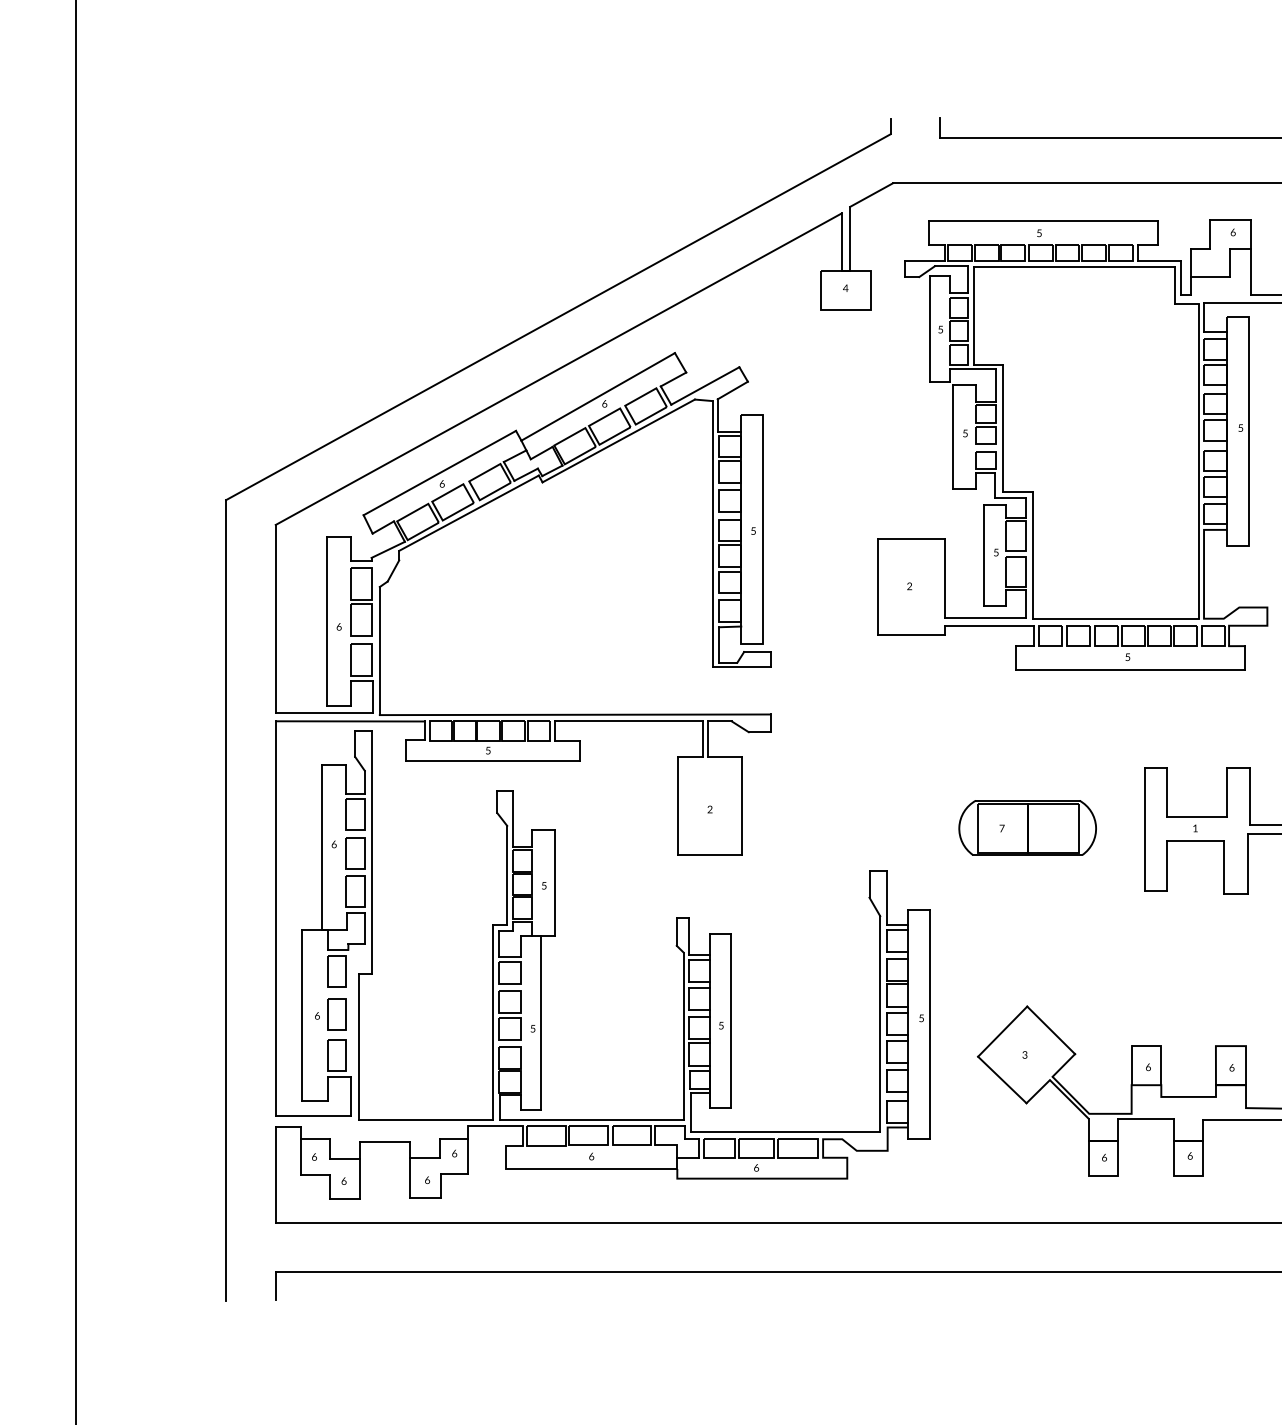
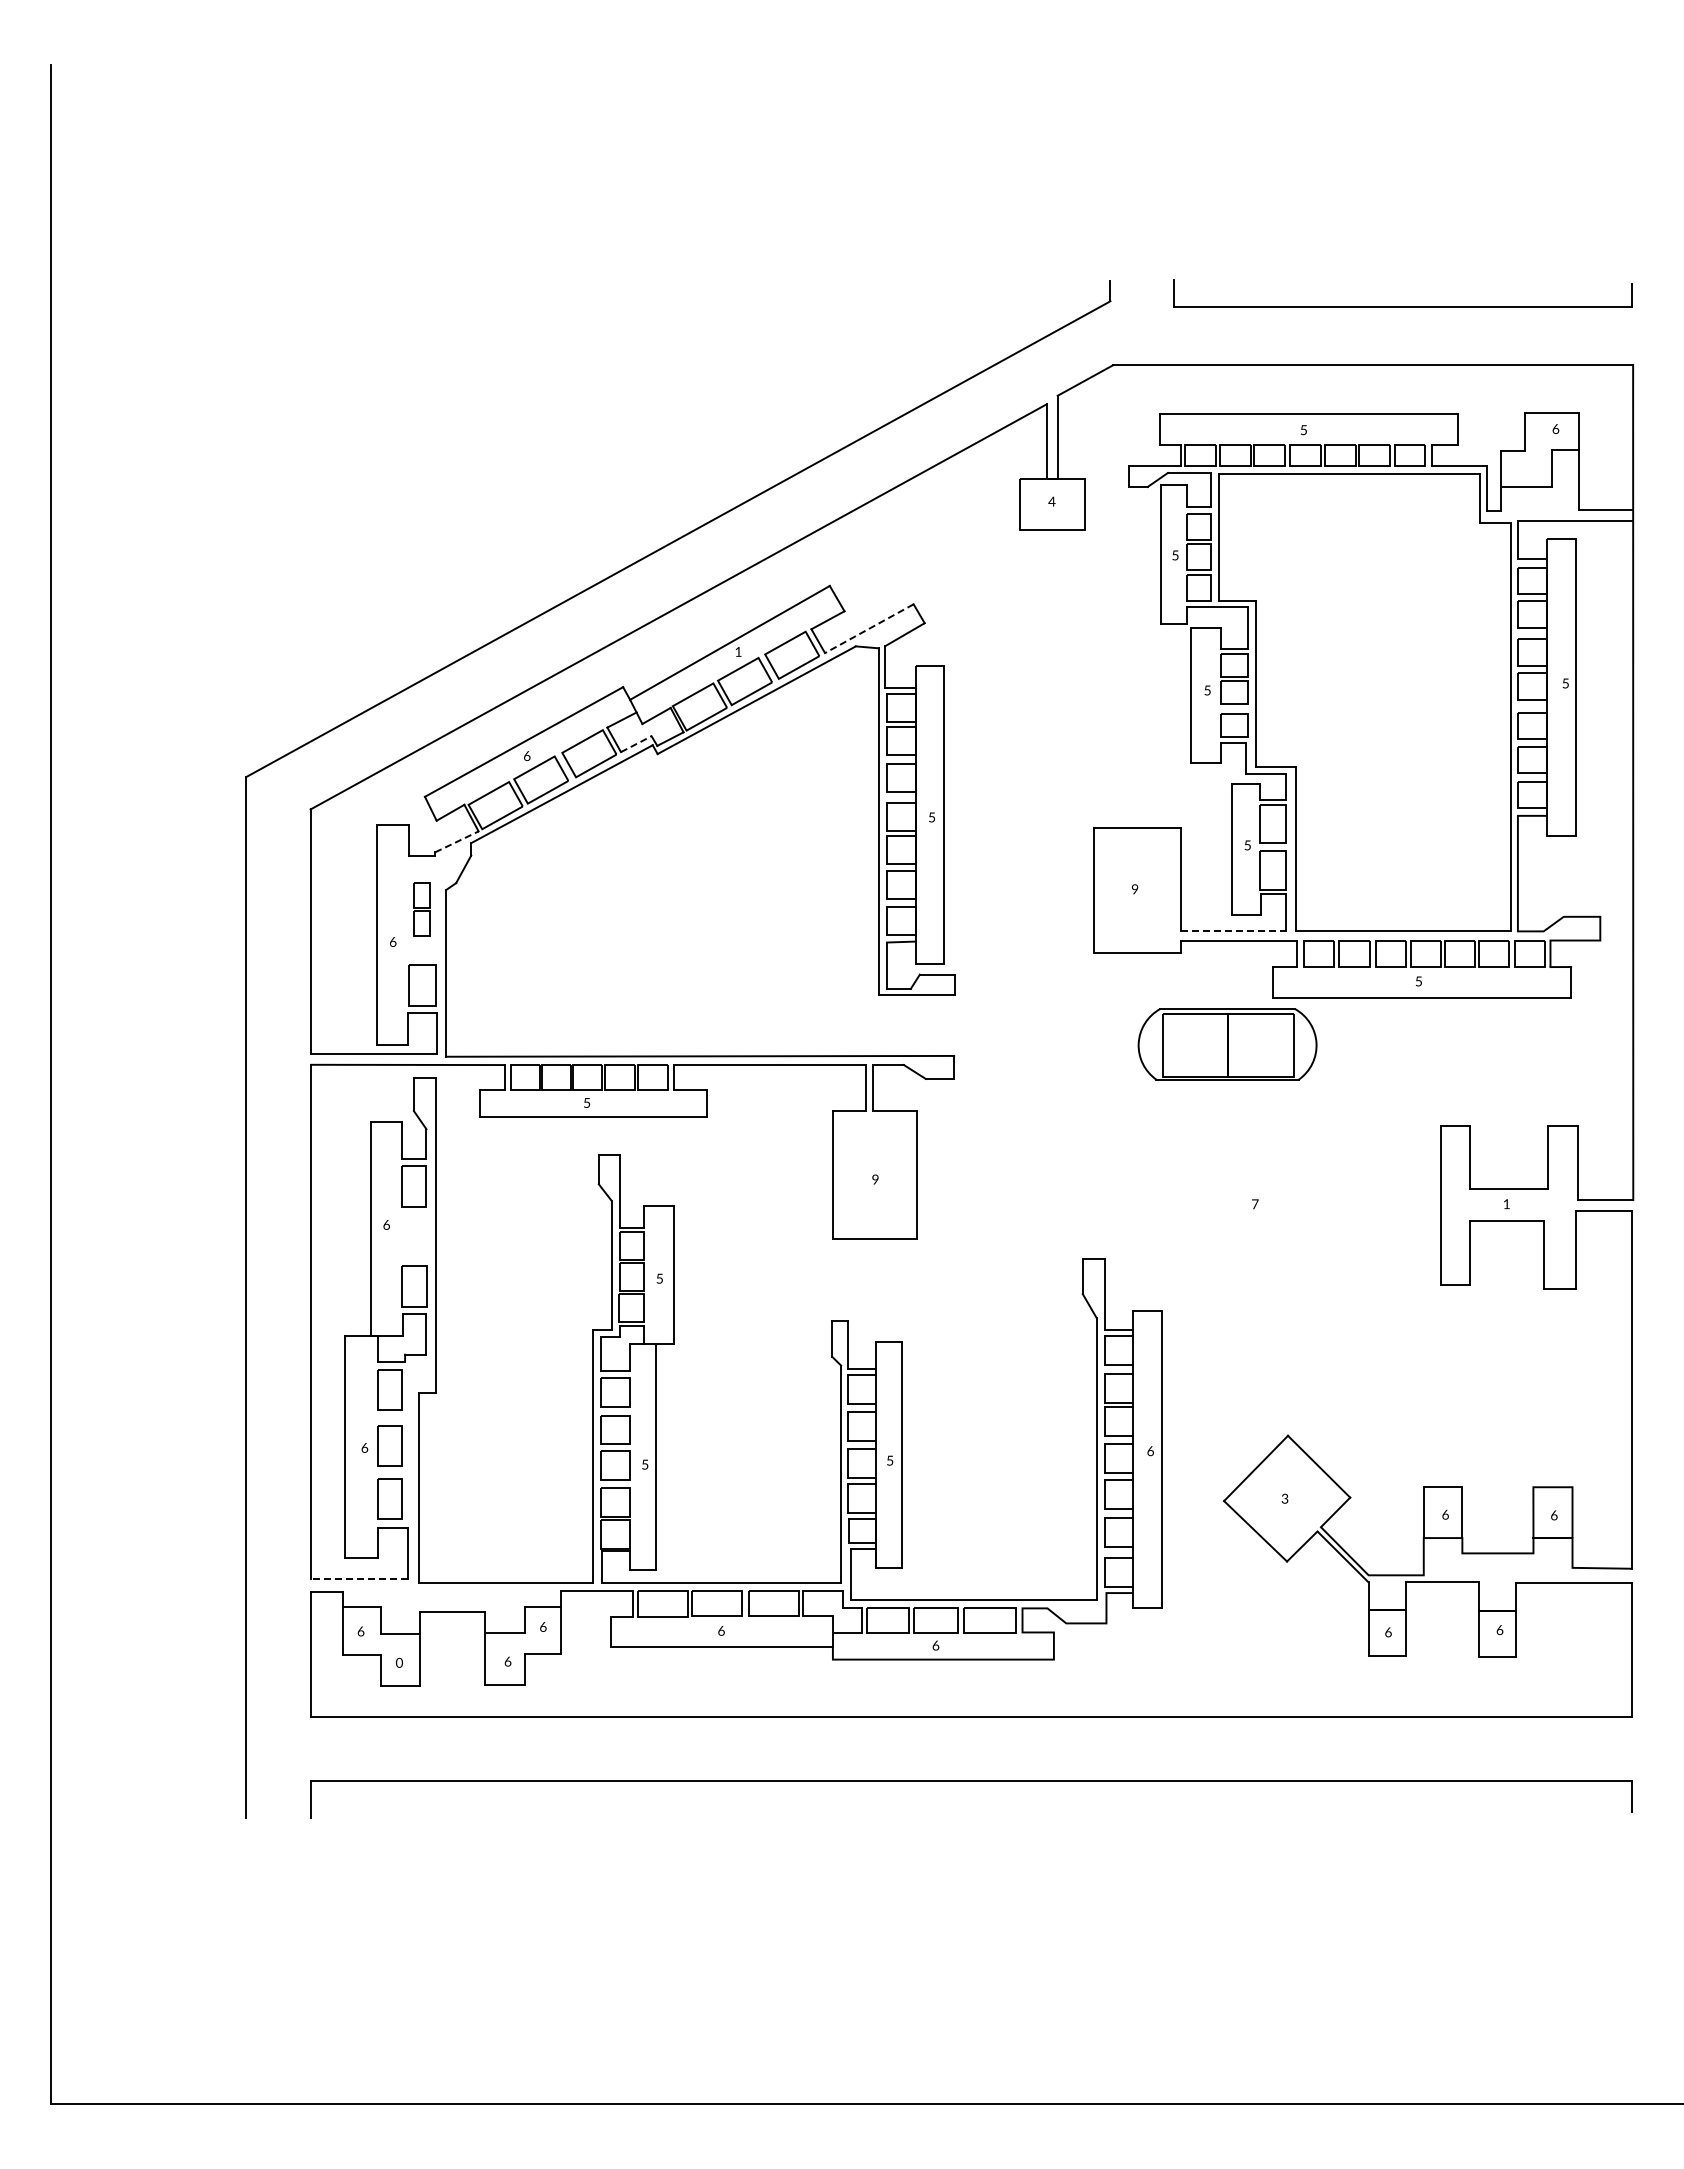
line: (705, 385) -> (869, 628), solid -> dashed
text: (604, 403) -> (738, 651), 6 -> 1
line: (526, 474) -> (636, 743), solid -> dashed
line: (388, 549) -> (457, 841), solid -> dashed
text: (909, 587) -> (1134, 890), 2 -> 9
part: (361, 601) -> (422, 909), size x0.6
line: (986, 618) -> (1234, 930), solid -> dashed
text: (710, 810) -> (875, 1180), 2 -> 9
part: (1027, 827) -> (1227, 1044), moved
part: (354, 853) -> (413, 1236), removed
text: (921, 1018) -> (1150, 1451), 5 -> 6
line: (313, 1116) -> (359, 1578), solid -> dashed
text: (344, 1180) -> (399, 1662), 6 -> 0

